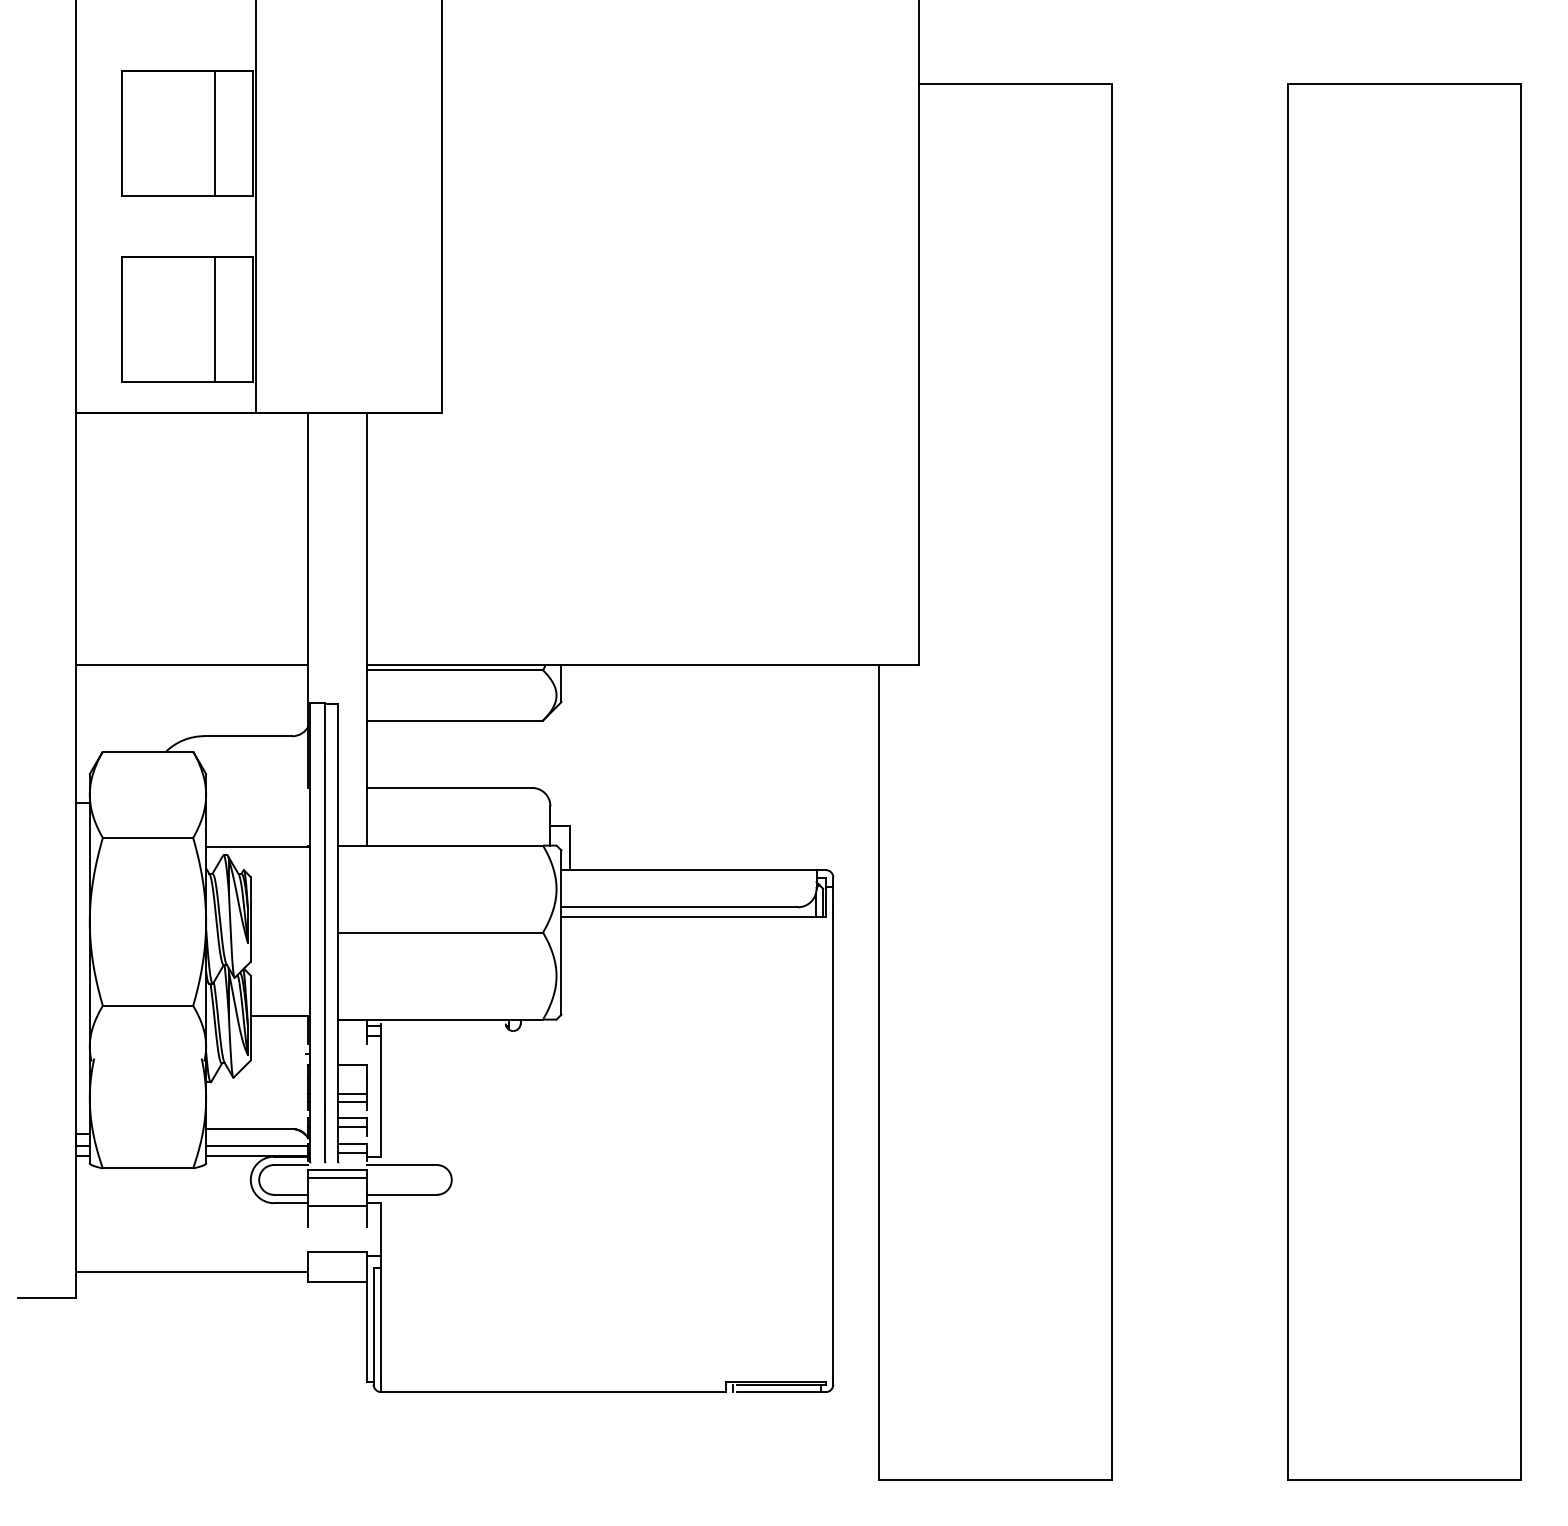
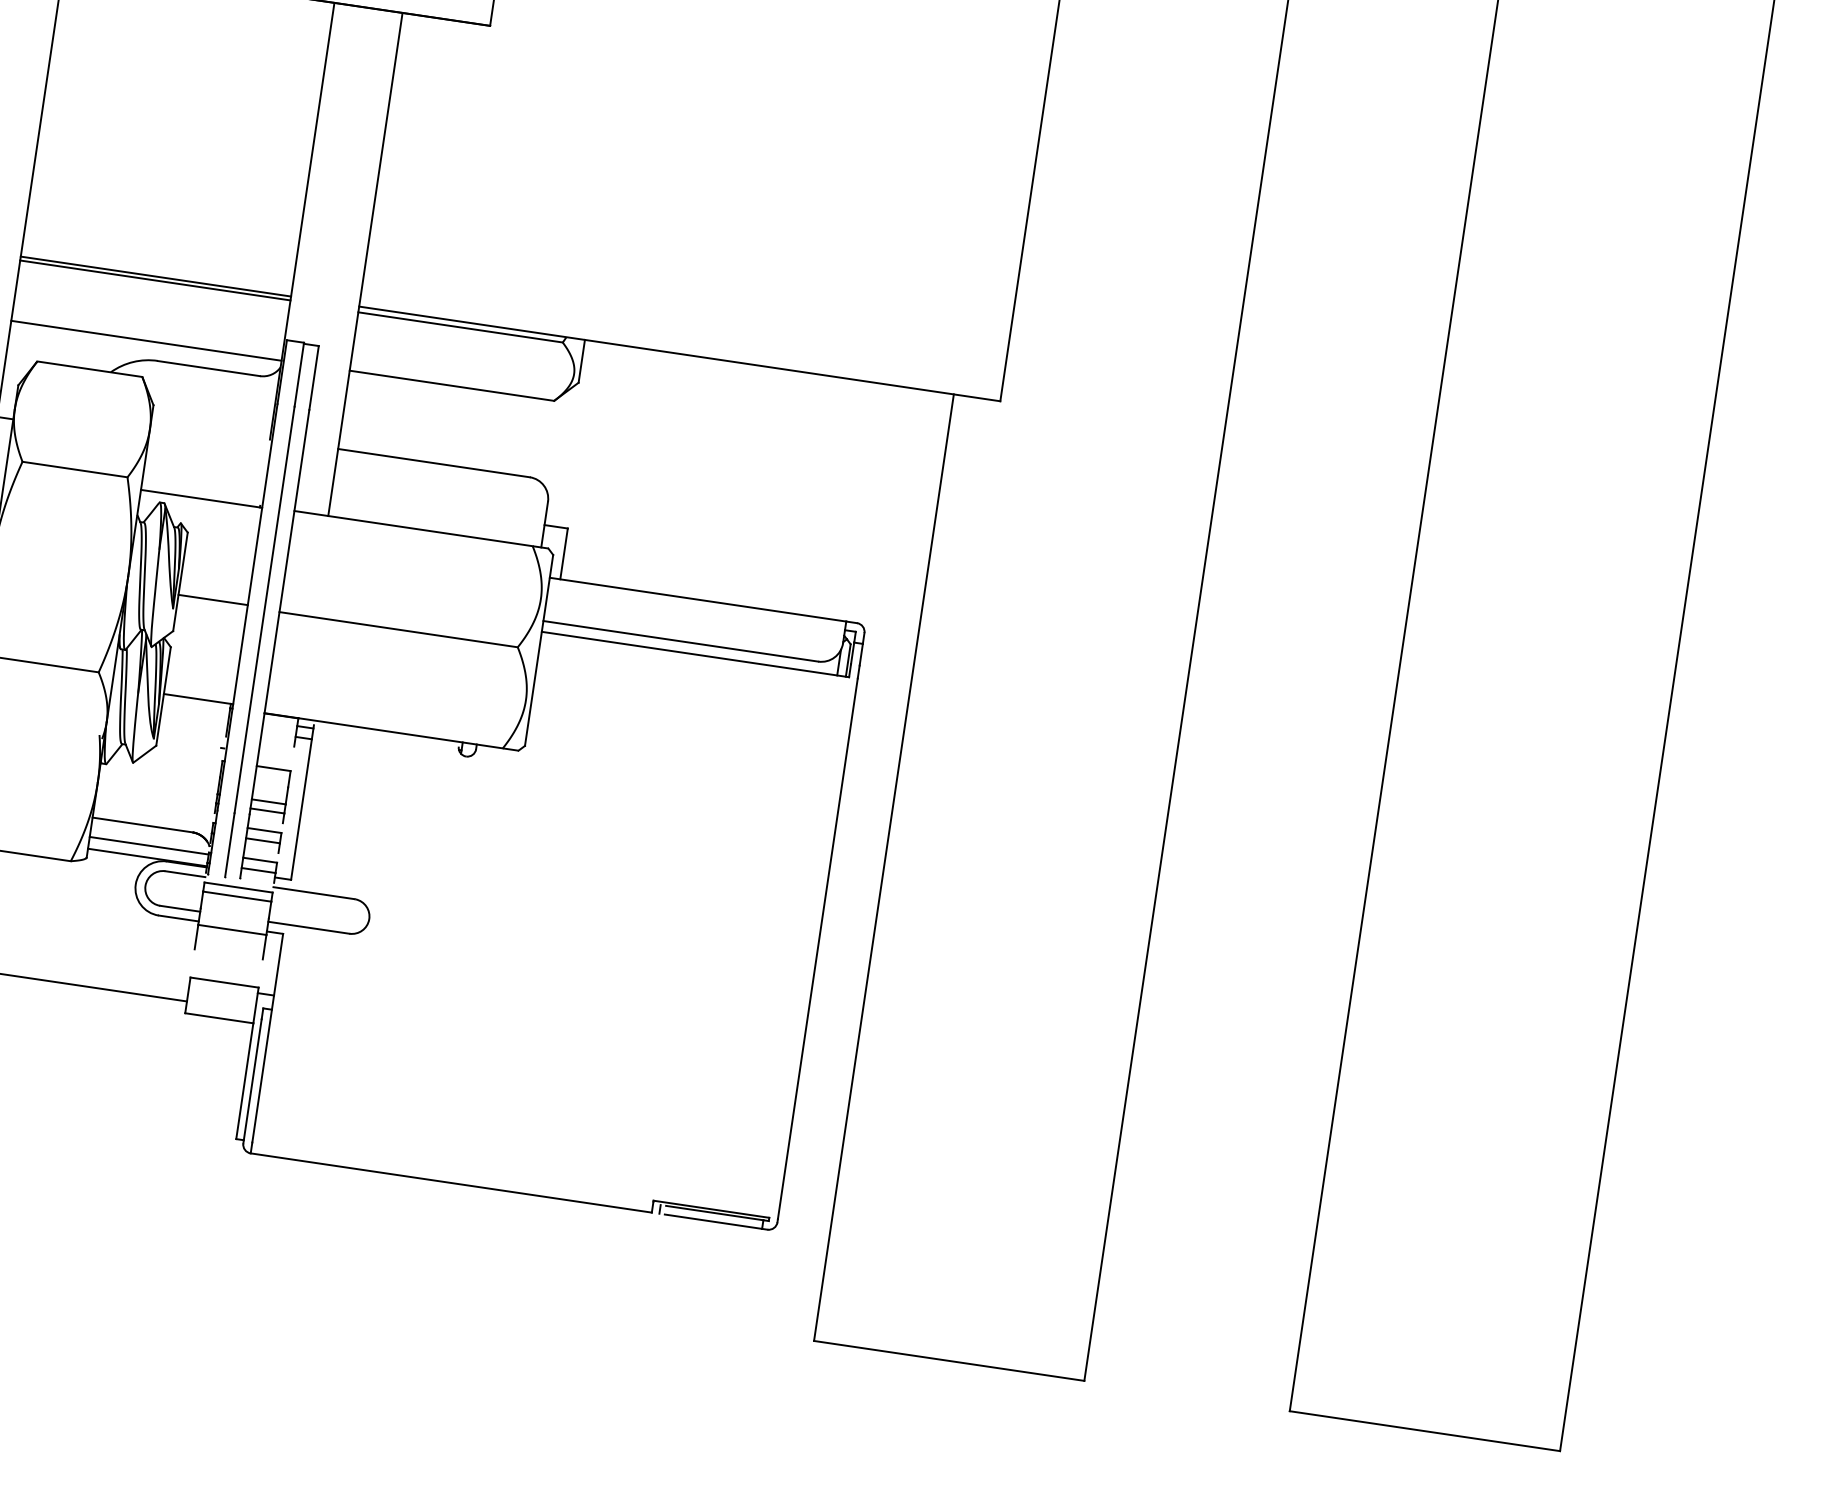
line: (191, 668) -> (154, 280), added
line: (191, 720) -> (145, 340), added
line: (280, 930) -> (213, 599), added

